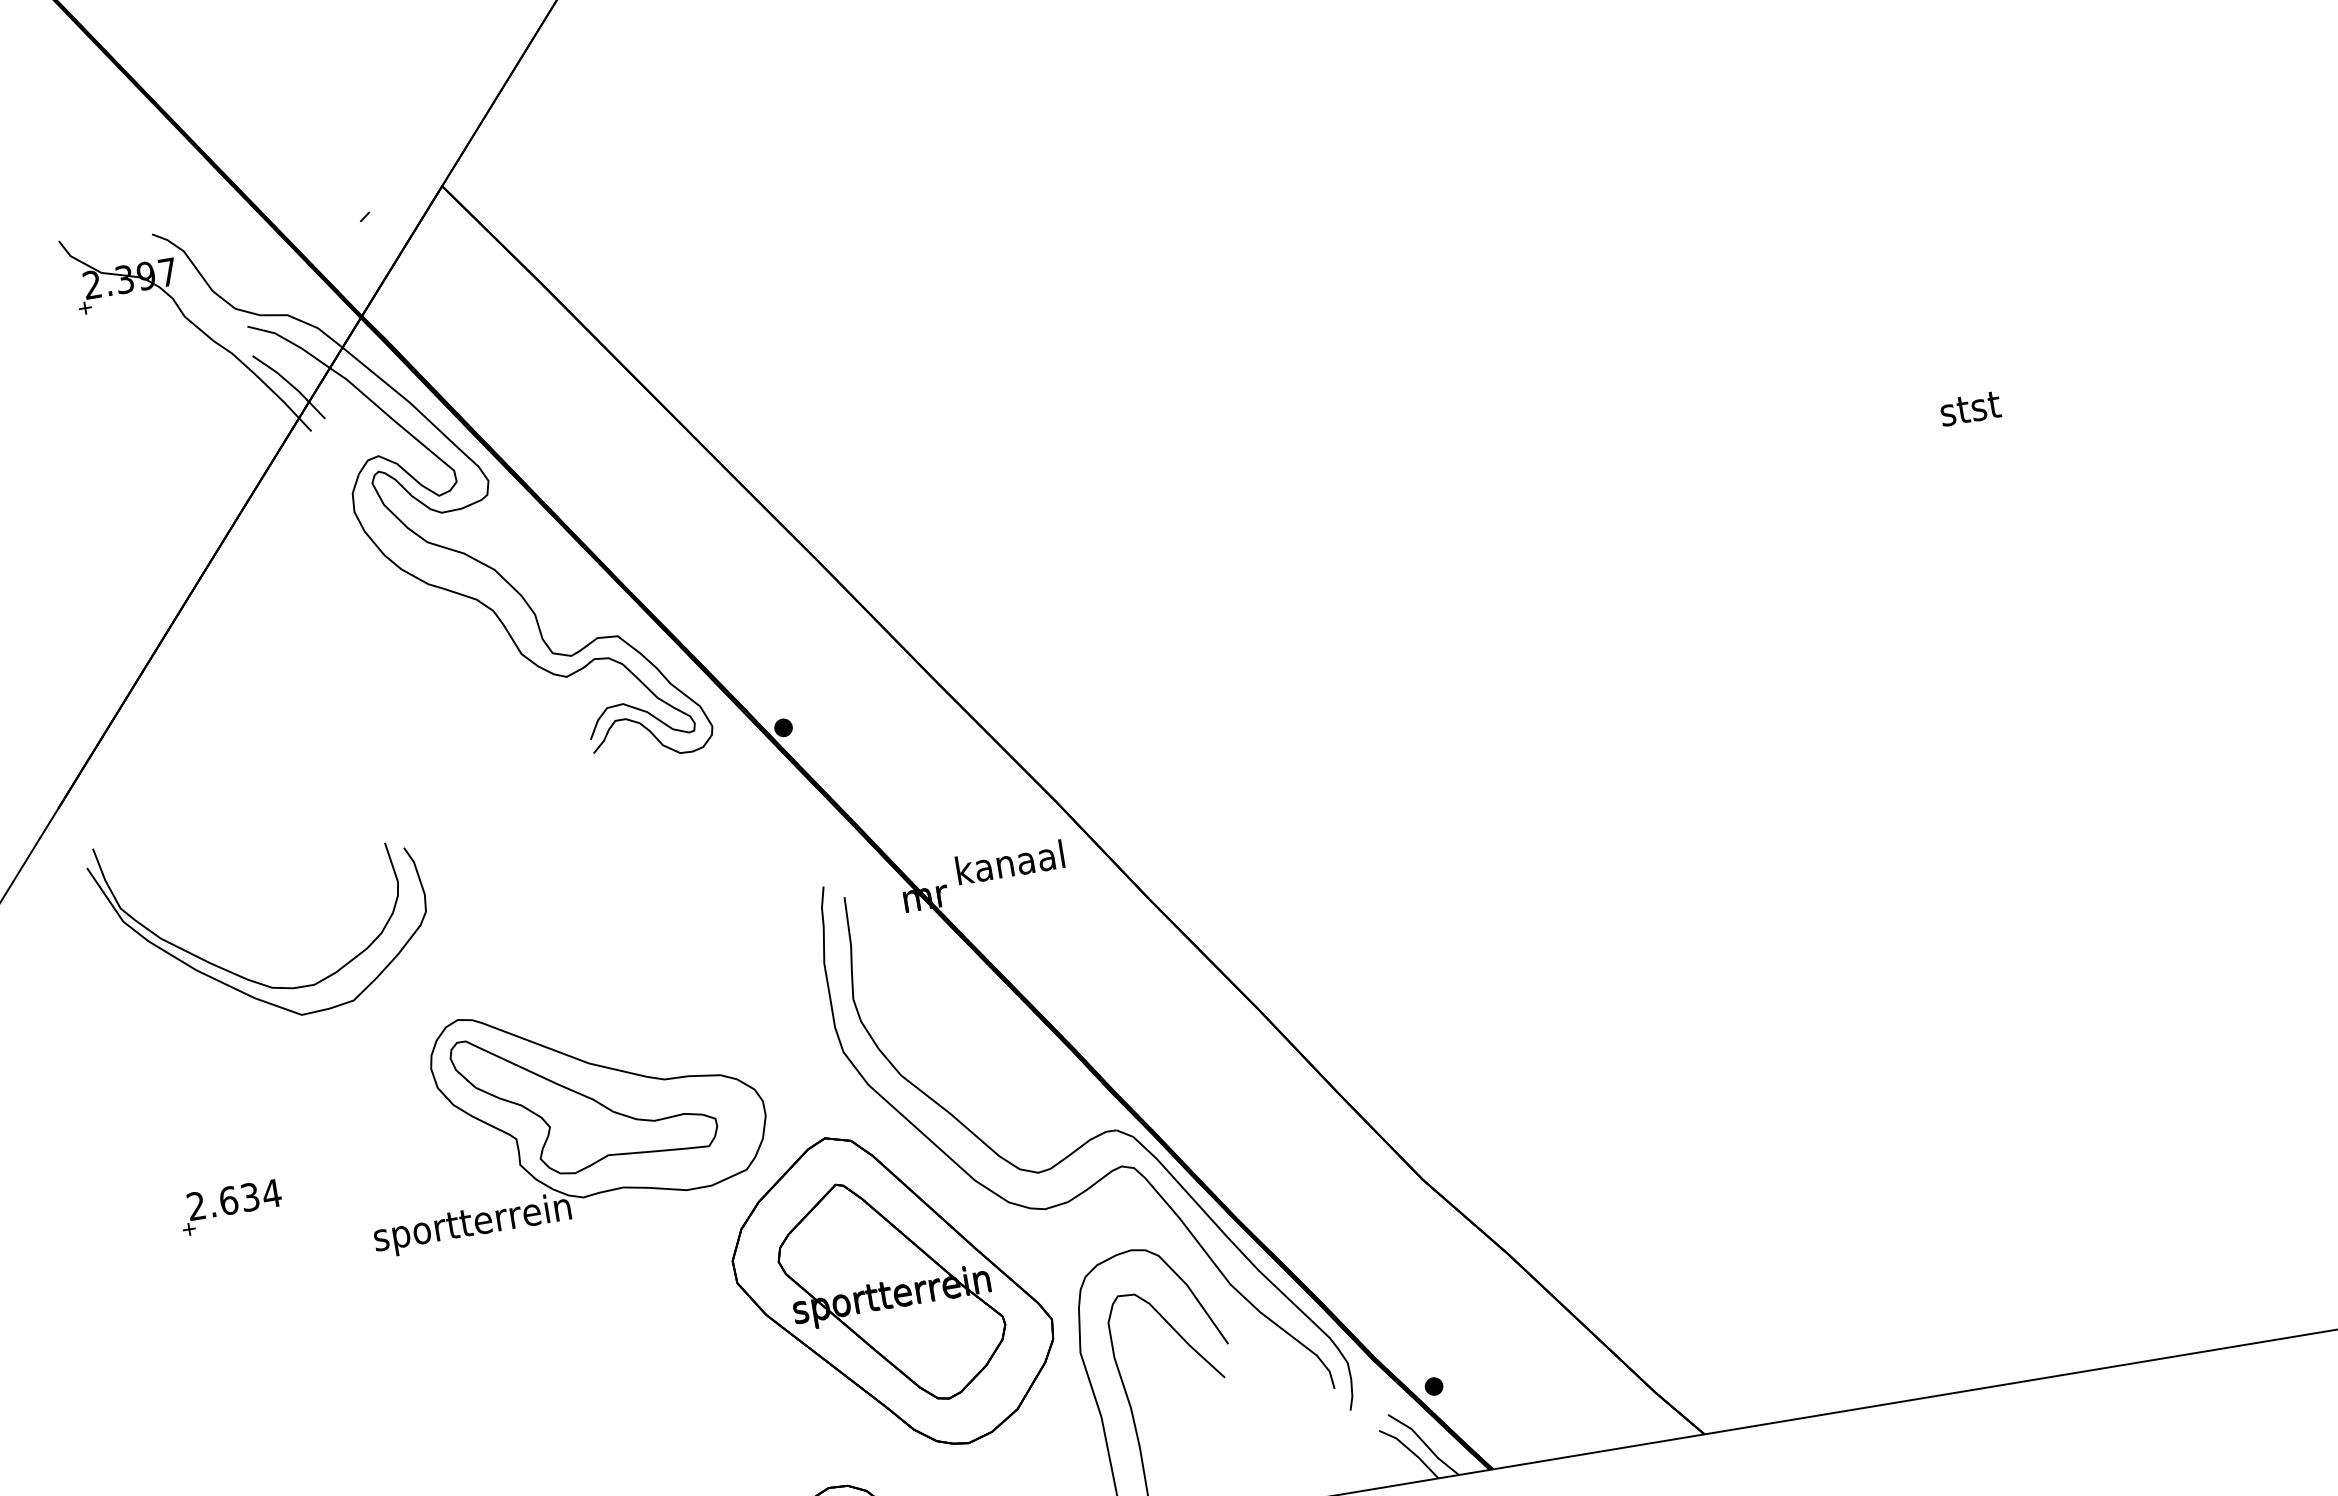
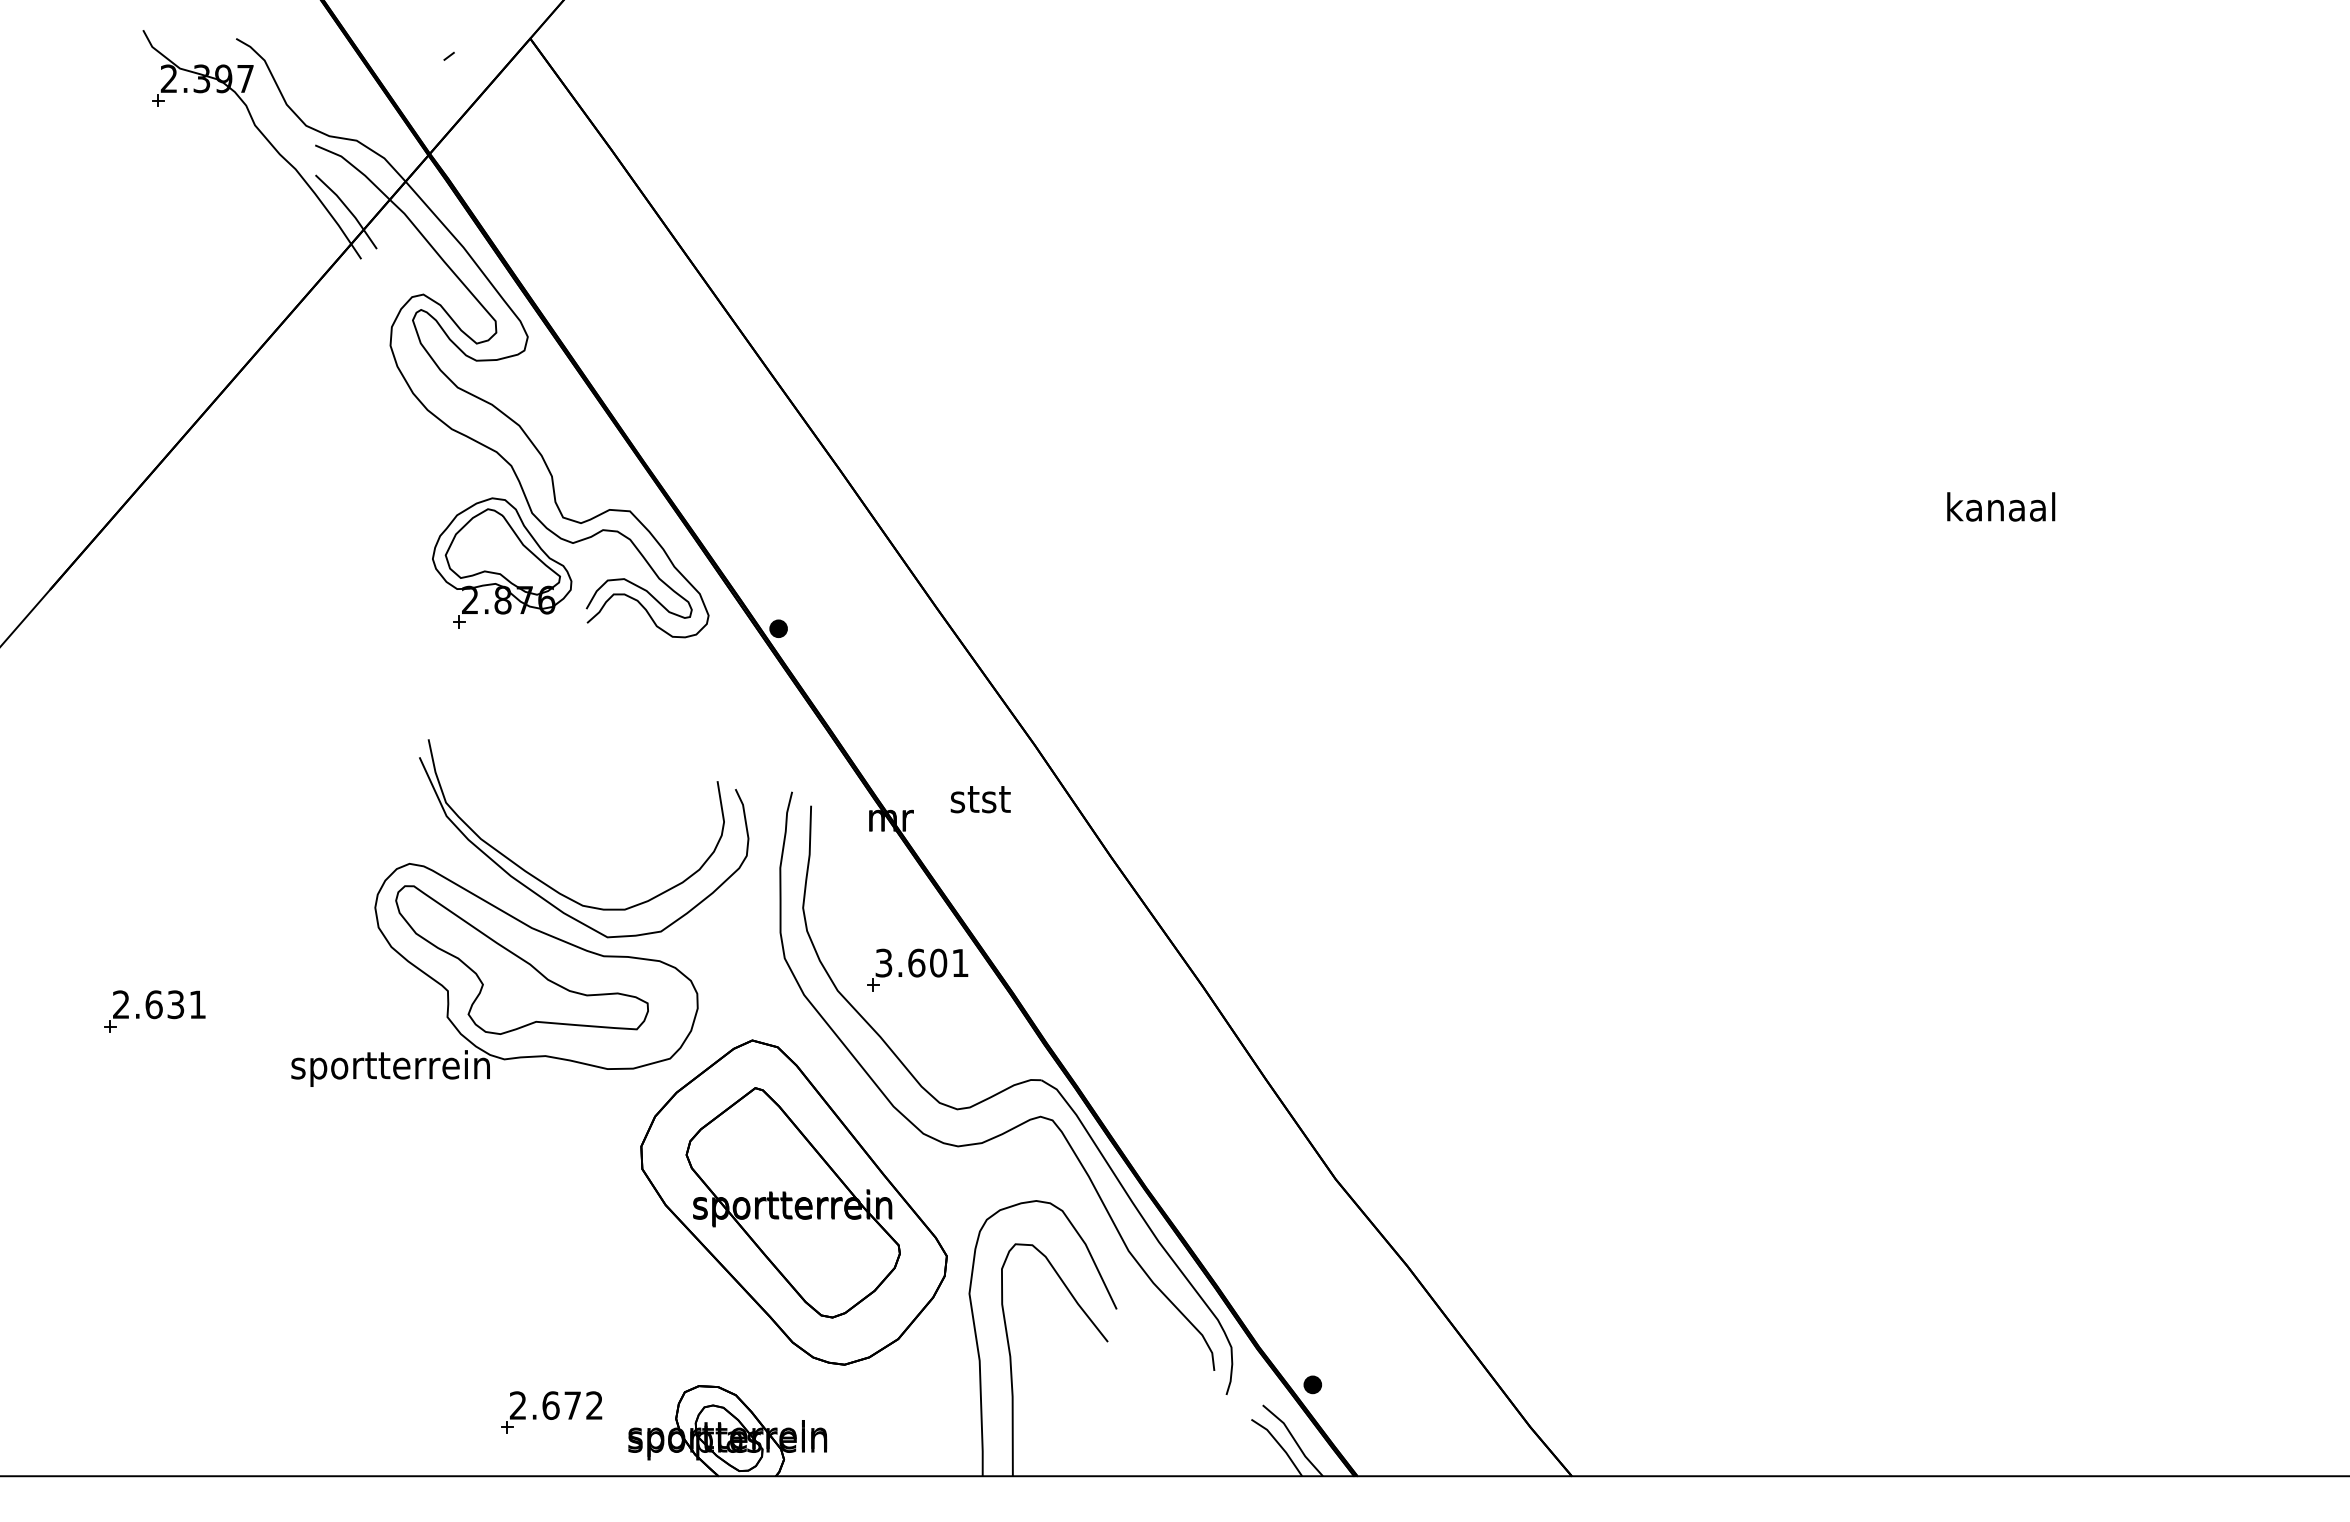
text: (1970, 407) -> (2001, 506), stst -> kanaal
part: (500, 707) -> (502, 562), added
text: (1010, 862) -> (980, 798), kanaal -> stst
part: (239, 974) -> (552, 887), moved
part: (976, 1041) -> (917, 969), added
text: (271, 1193) -> (197, 1004), 2.634 -> 2.631

